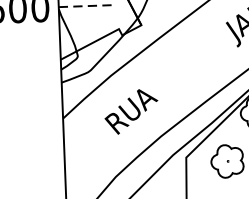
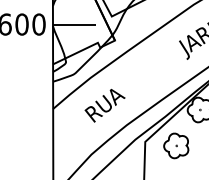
line: (87, 6) -> (74, 24), dashed -> solid

